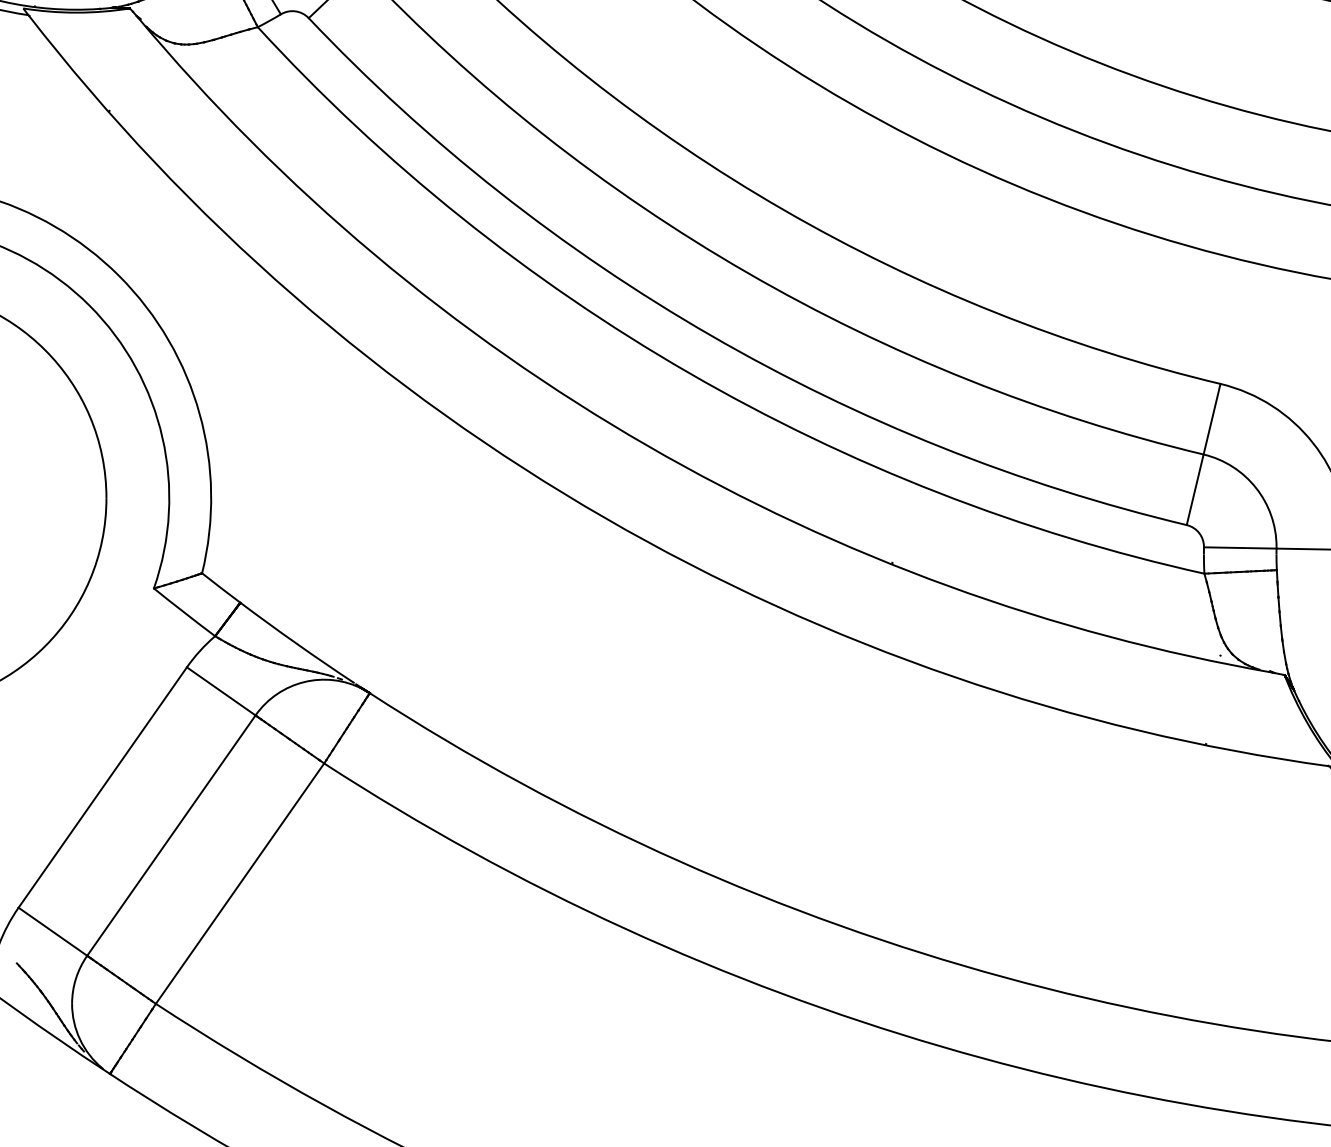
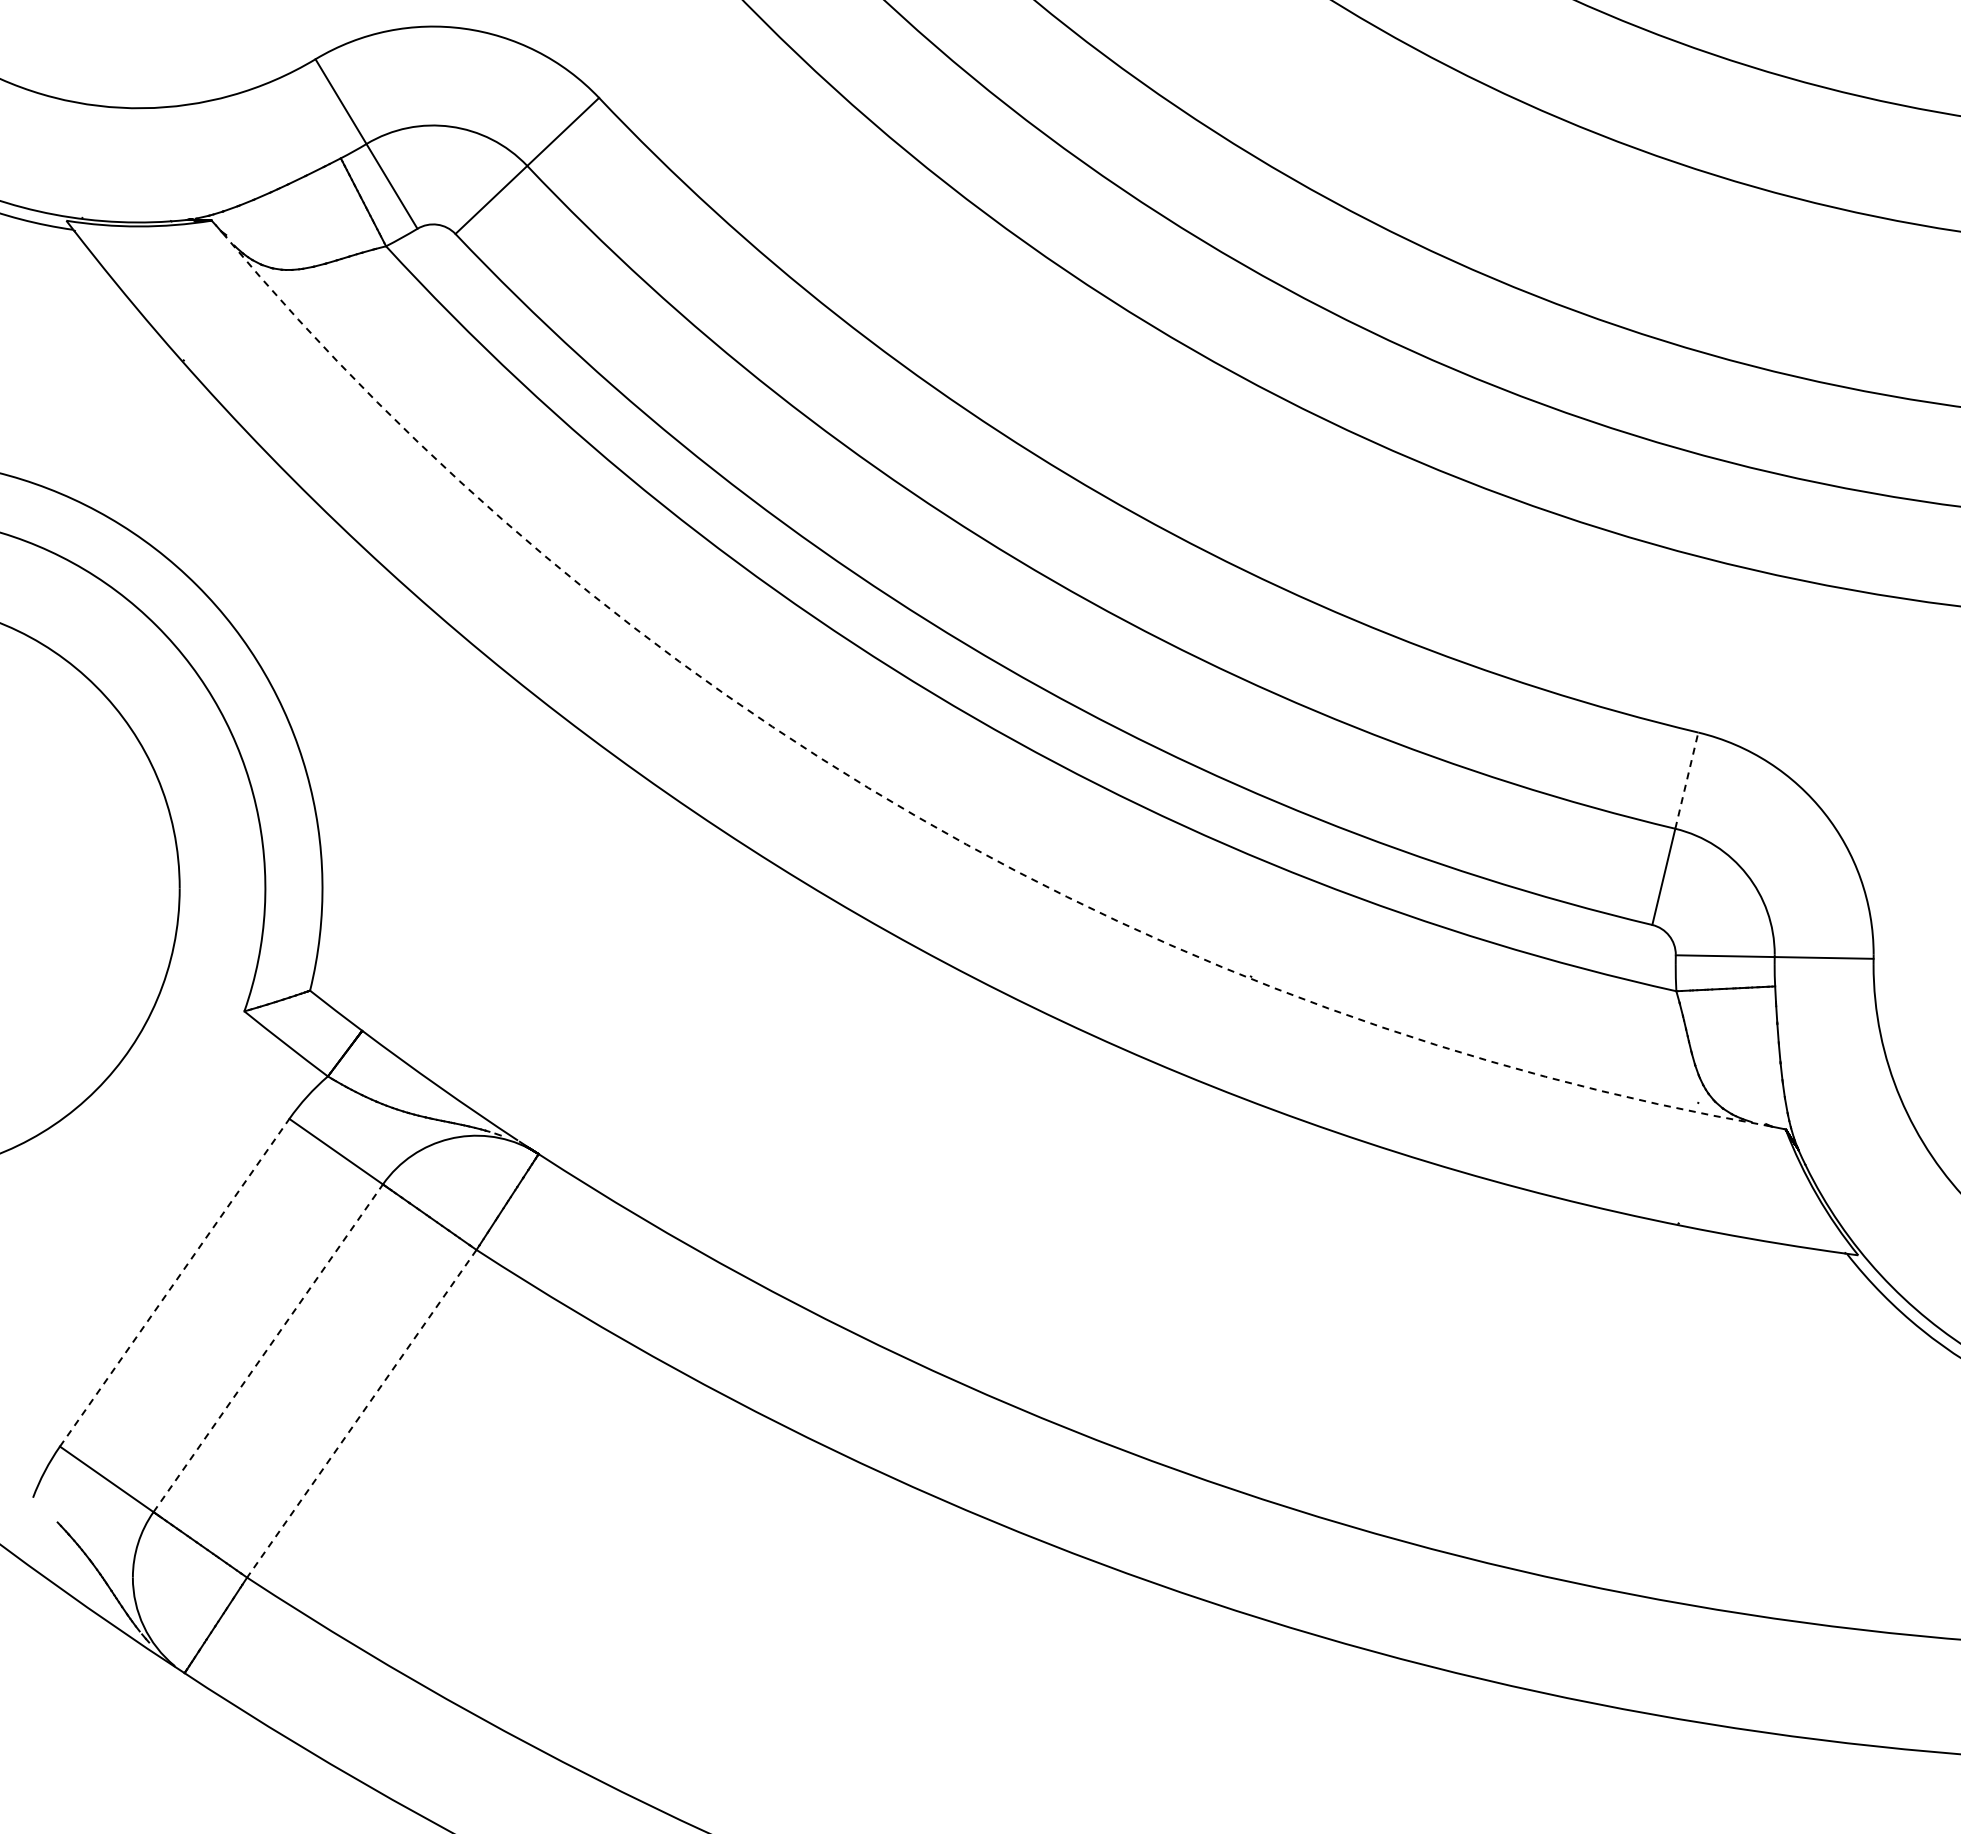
line: (1211, 419) -> (1686, 780), solid -> dashed
arc: (646, 445) -> (916, 816), solid -> dashed
line: (102, 787) -> (174, 1282), solid -> dashed
line: (171, 835) -> (268, 1347), solid -> dashed
line: (239, 884) -> (361, 1414), solid -> dashed

